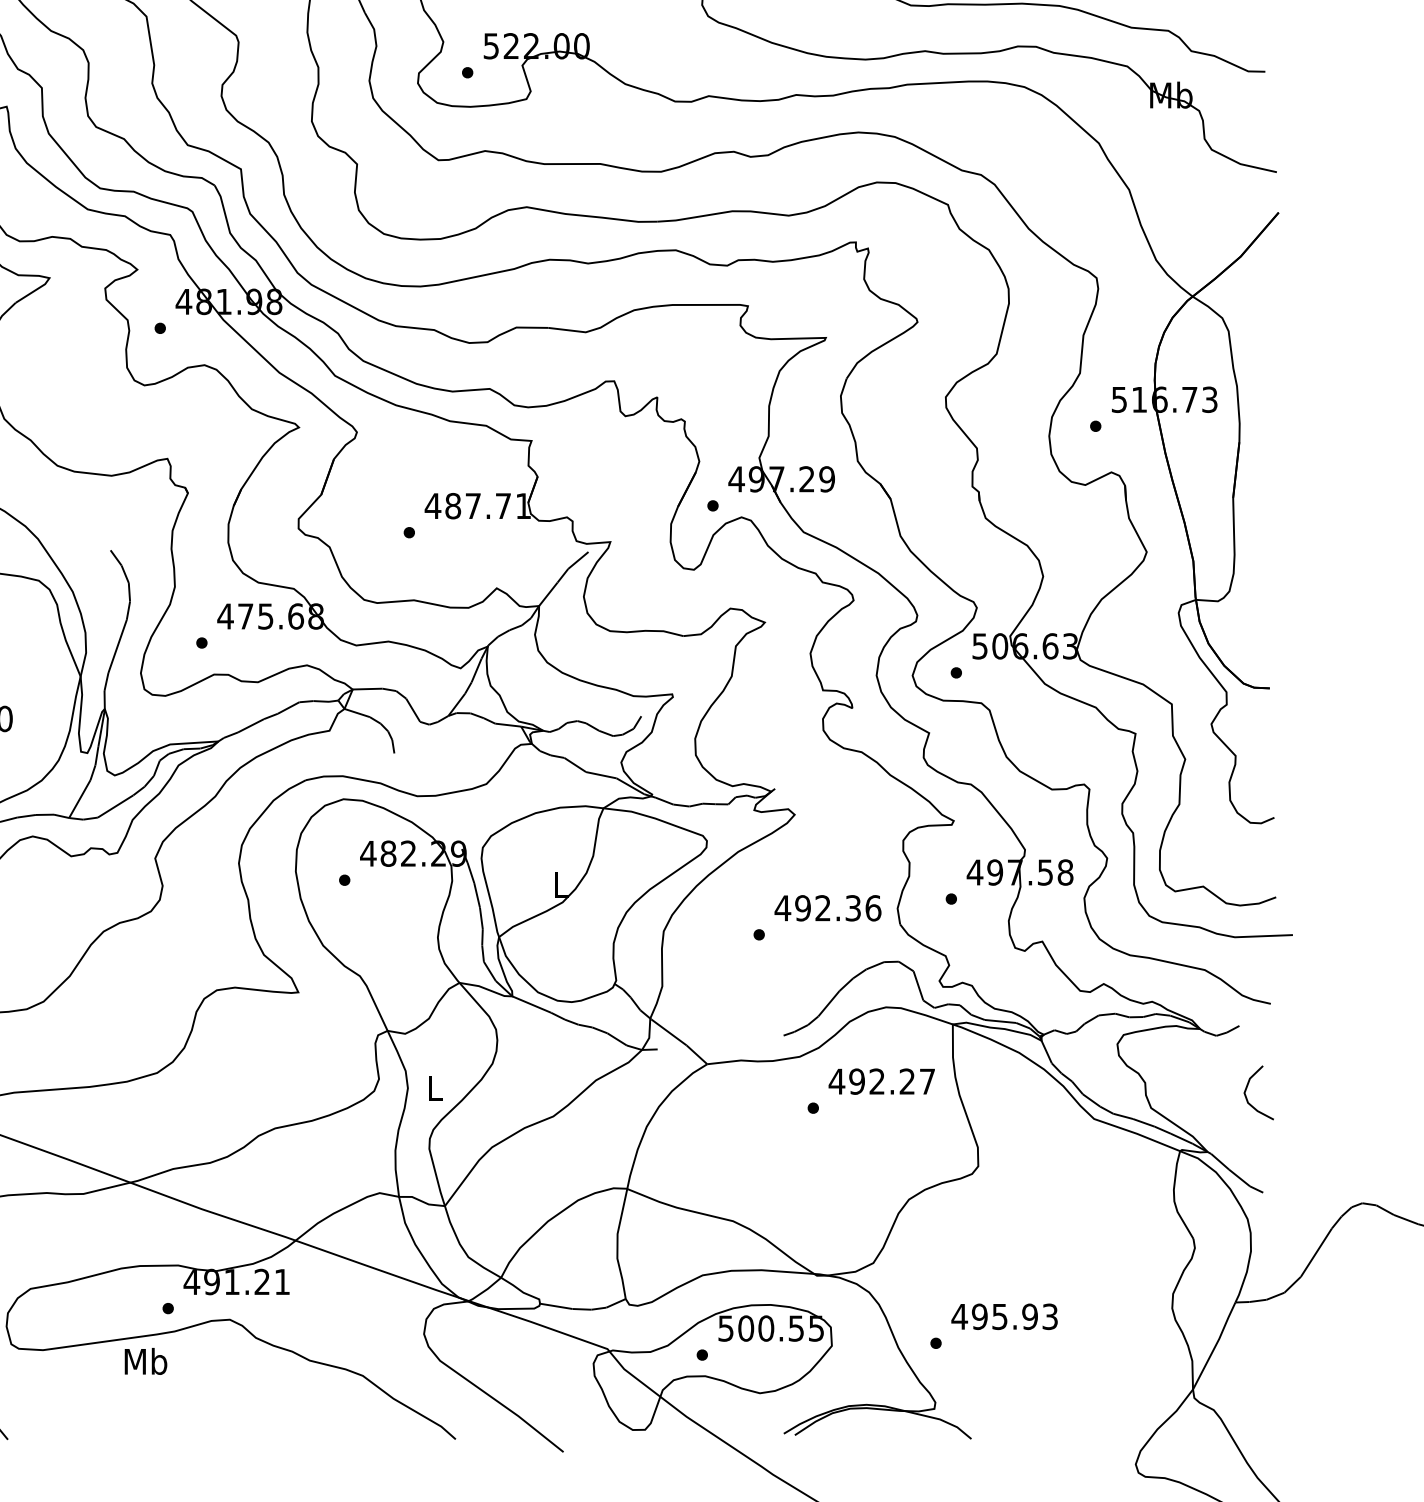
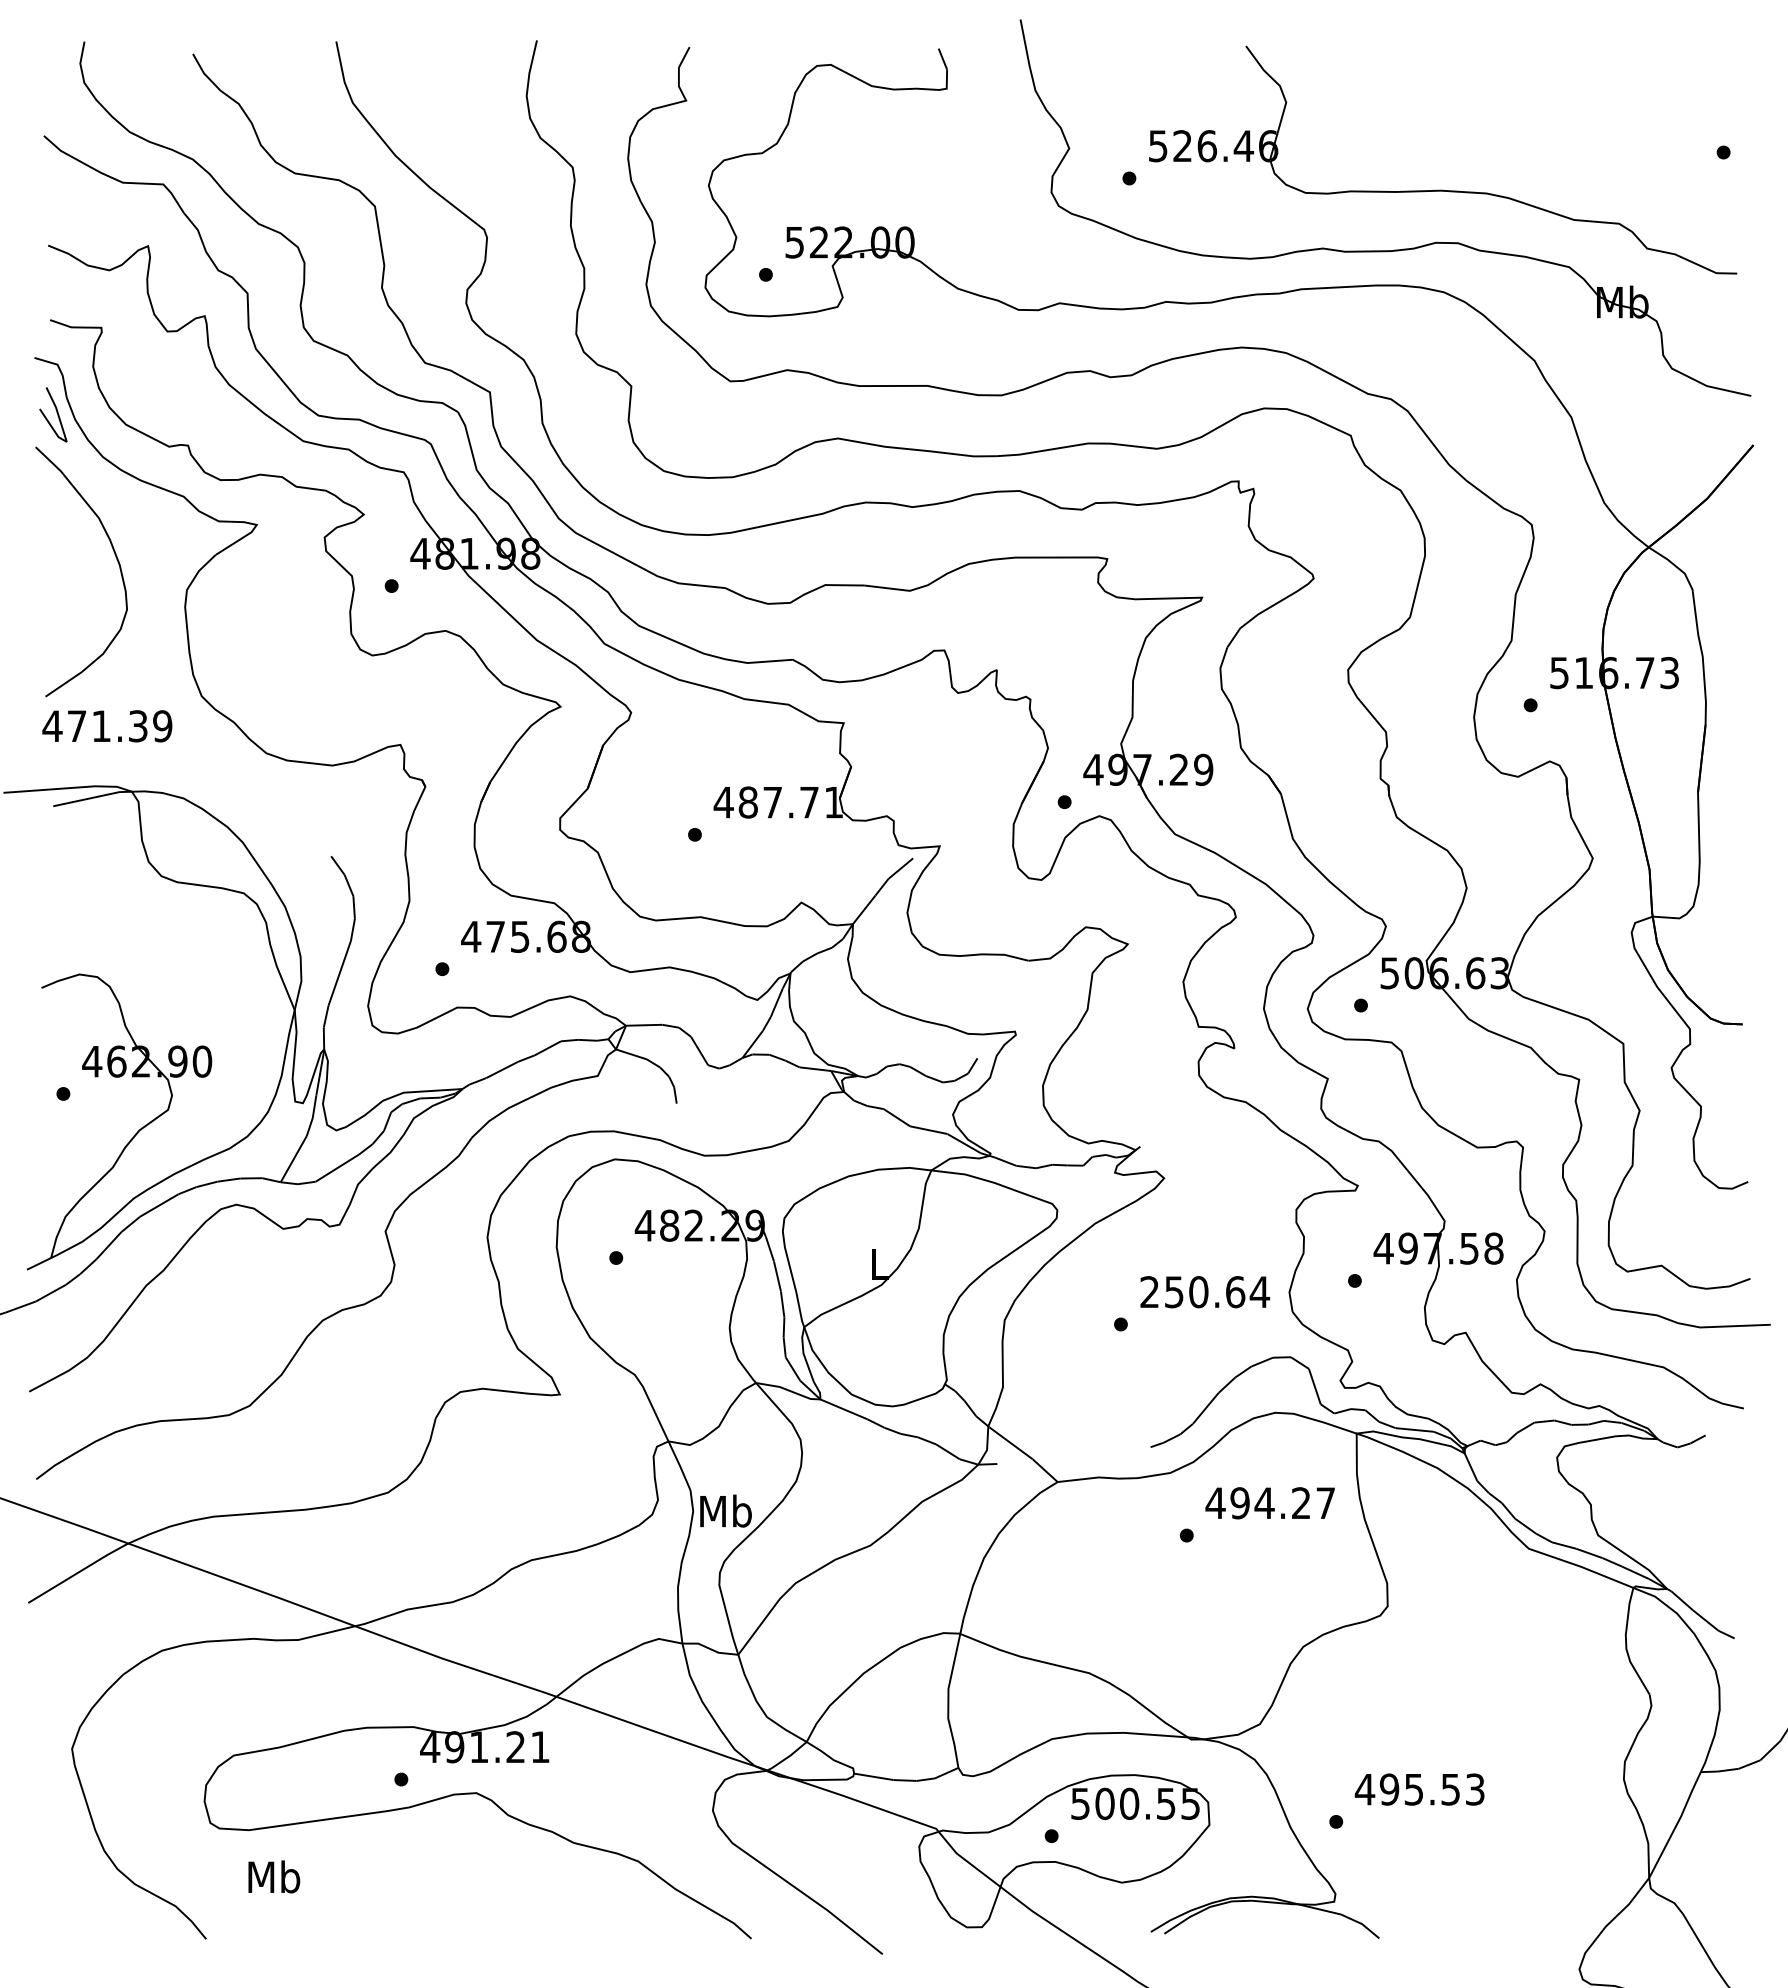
text: (827, 908) -> (1204, 1292), 492.36 -> 250.64
text: (877, 1081) -> (1264, 1502), 492.27 -> 494.27
text: (434, 1087) -> (725, 1510), L -> Mb
curve: (1247, 1087) -> (1715, 1510), removed
text: (1029, 1316) -> (1450, 1789), 495.93 -> 495.53
text: (146, 1361) -> (274, 1876), moved

